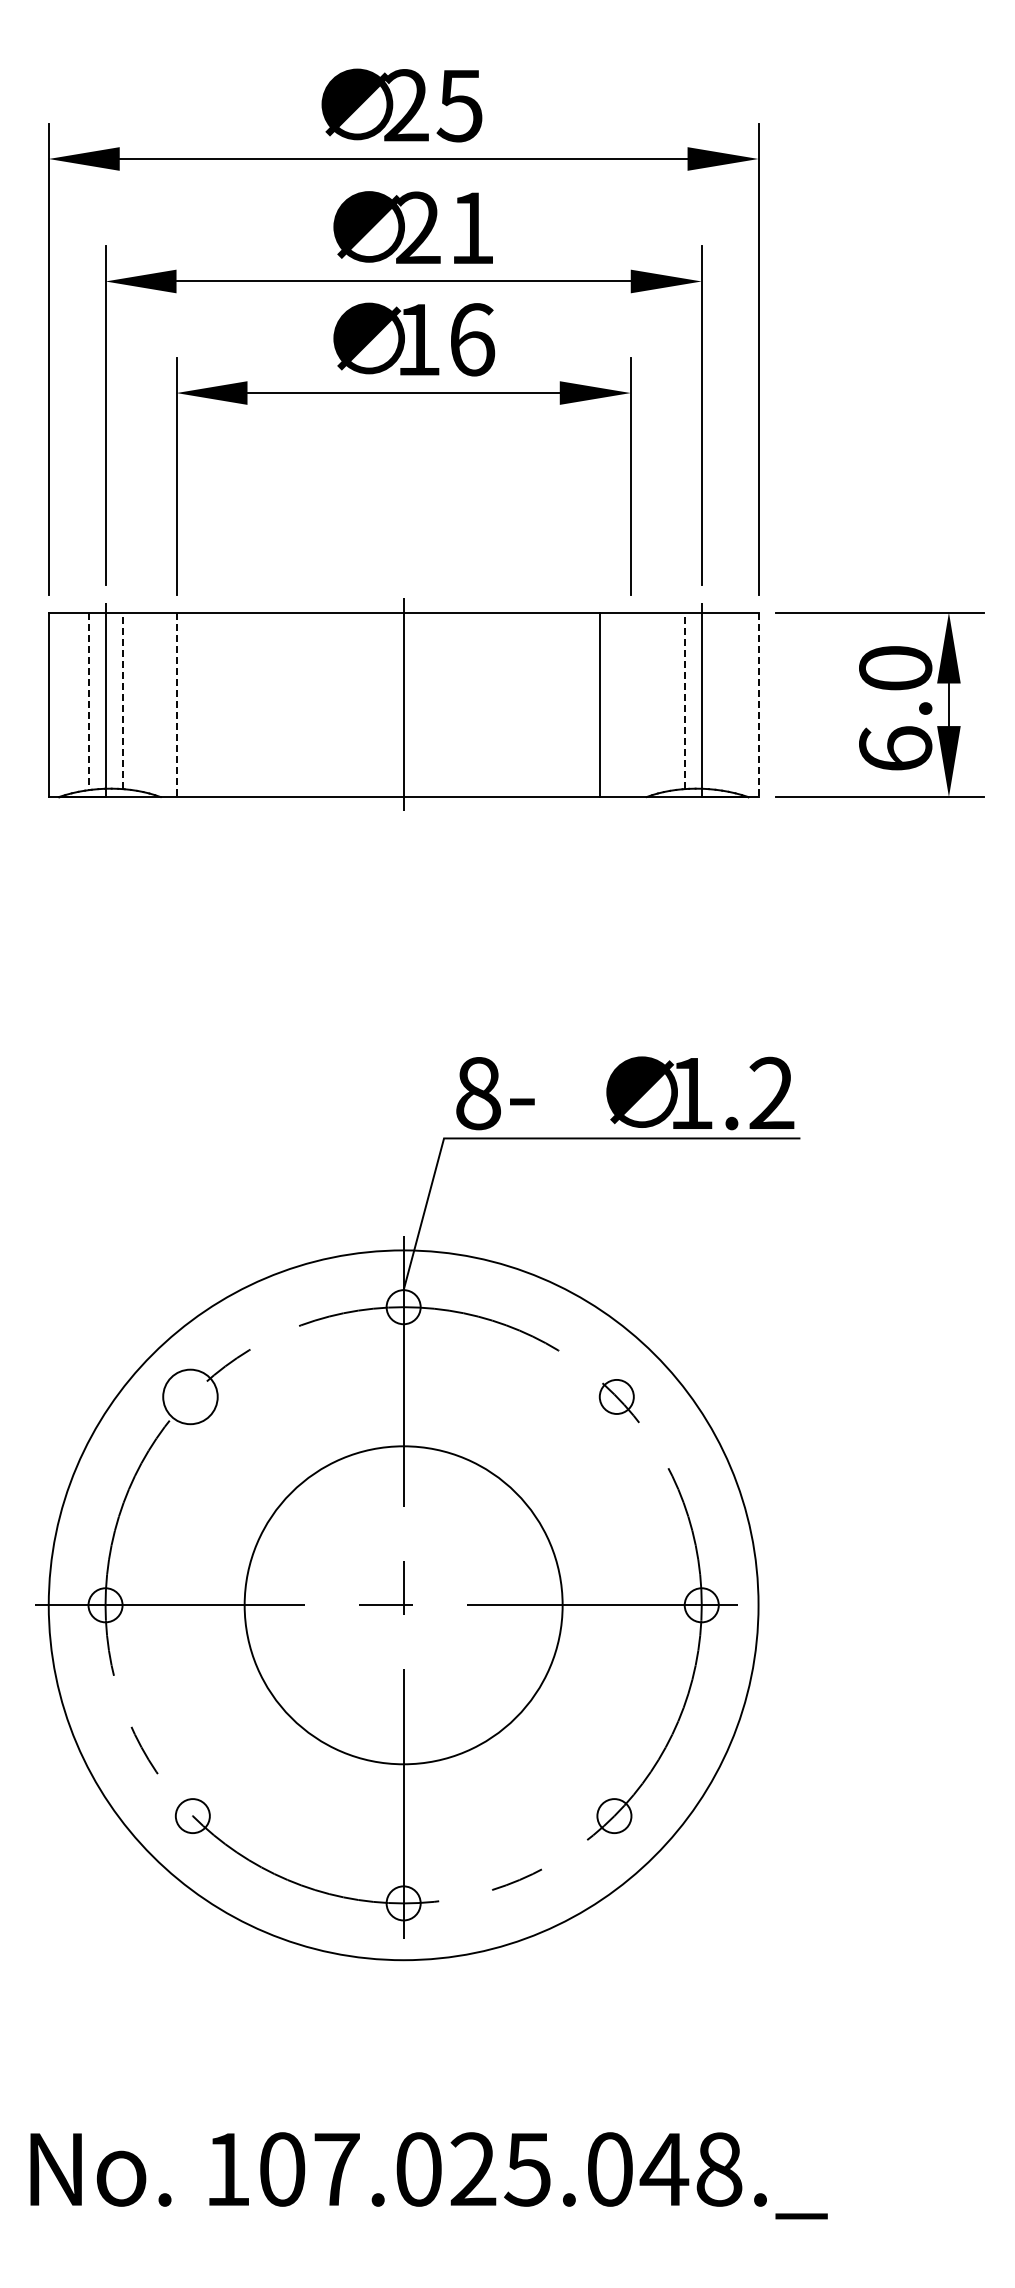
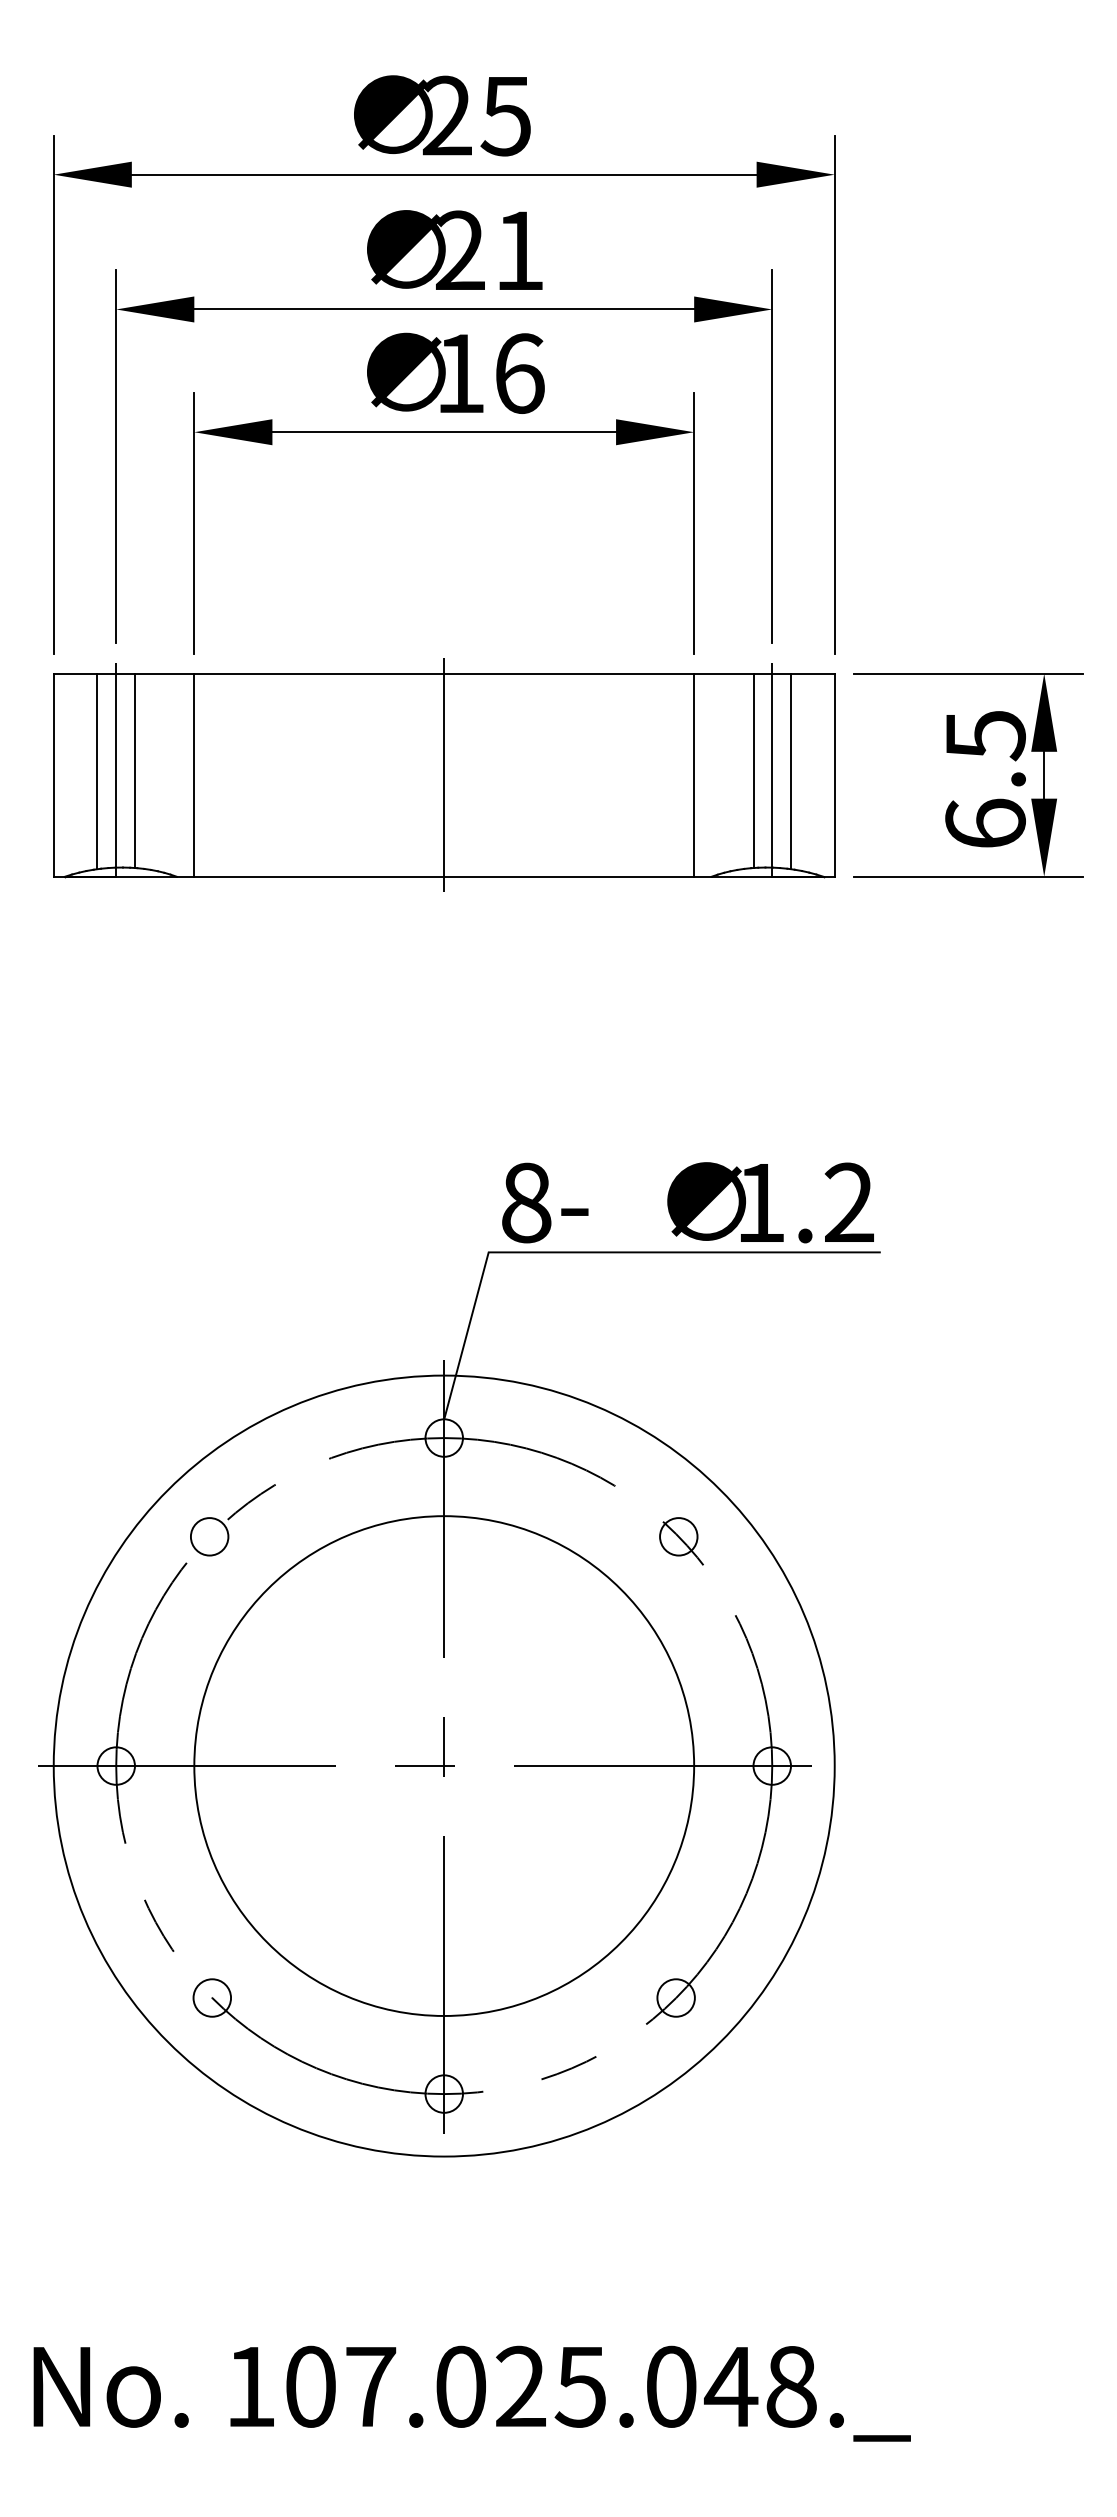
text: (895, 669) -> (985, 736), 6.0 -> 6.5
line: (122, 700) -> (134, 770), dashed -> solid
line: (684, 700) -> (753, 770), dashed -> solid
line: (88, 701) -> (97, 771), dashed -> solid
line: (718, 701) -> (790, 771), added
line: (599, 704) -> (693, 774), moved
line: (176, 705) -> (194, 776), dashed -> solid
line: (758, 705) -> (834, 776), dashed -> solid
circle: (190, 1396) -> (209, 1536), size x0.62
circle: (403, 1605) -> (444, 1766), size x1.43

